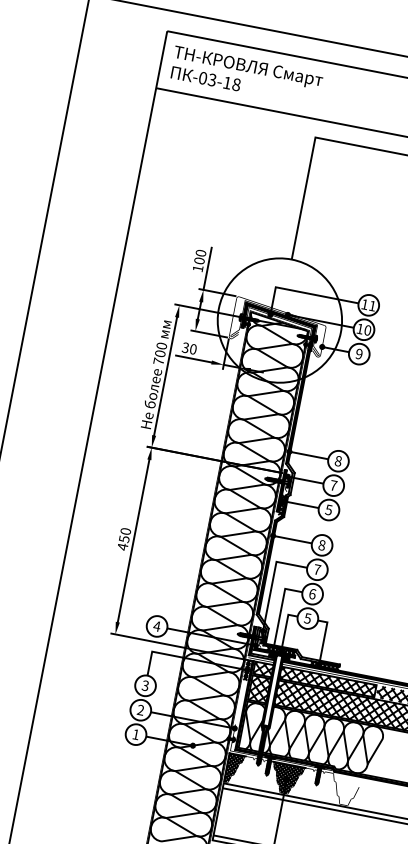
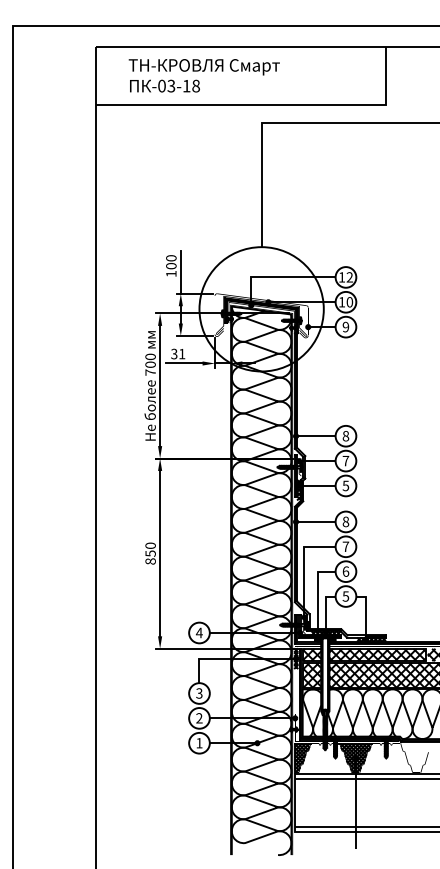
text: (245, 75) -> (203, 75), moved
text: (372, 306) -> (349, 277), 11 -> 12
text: (193, 348) -> (182, 353), 30 -> 31
text: (122, 546) -> (150, 561), 450 -> 850

